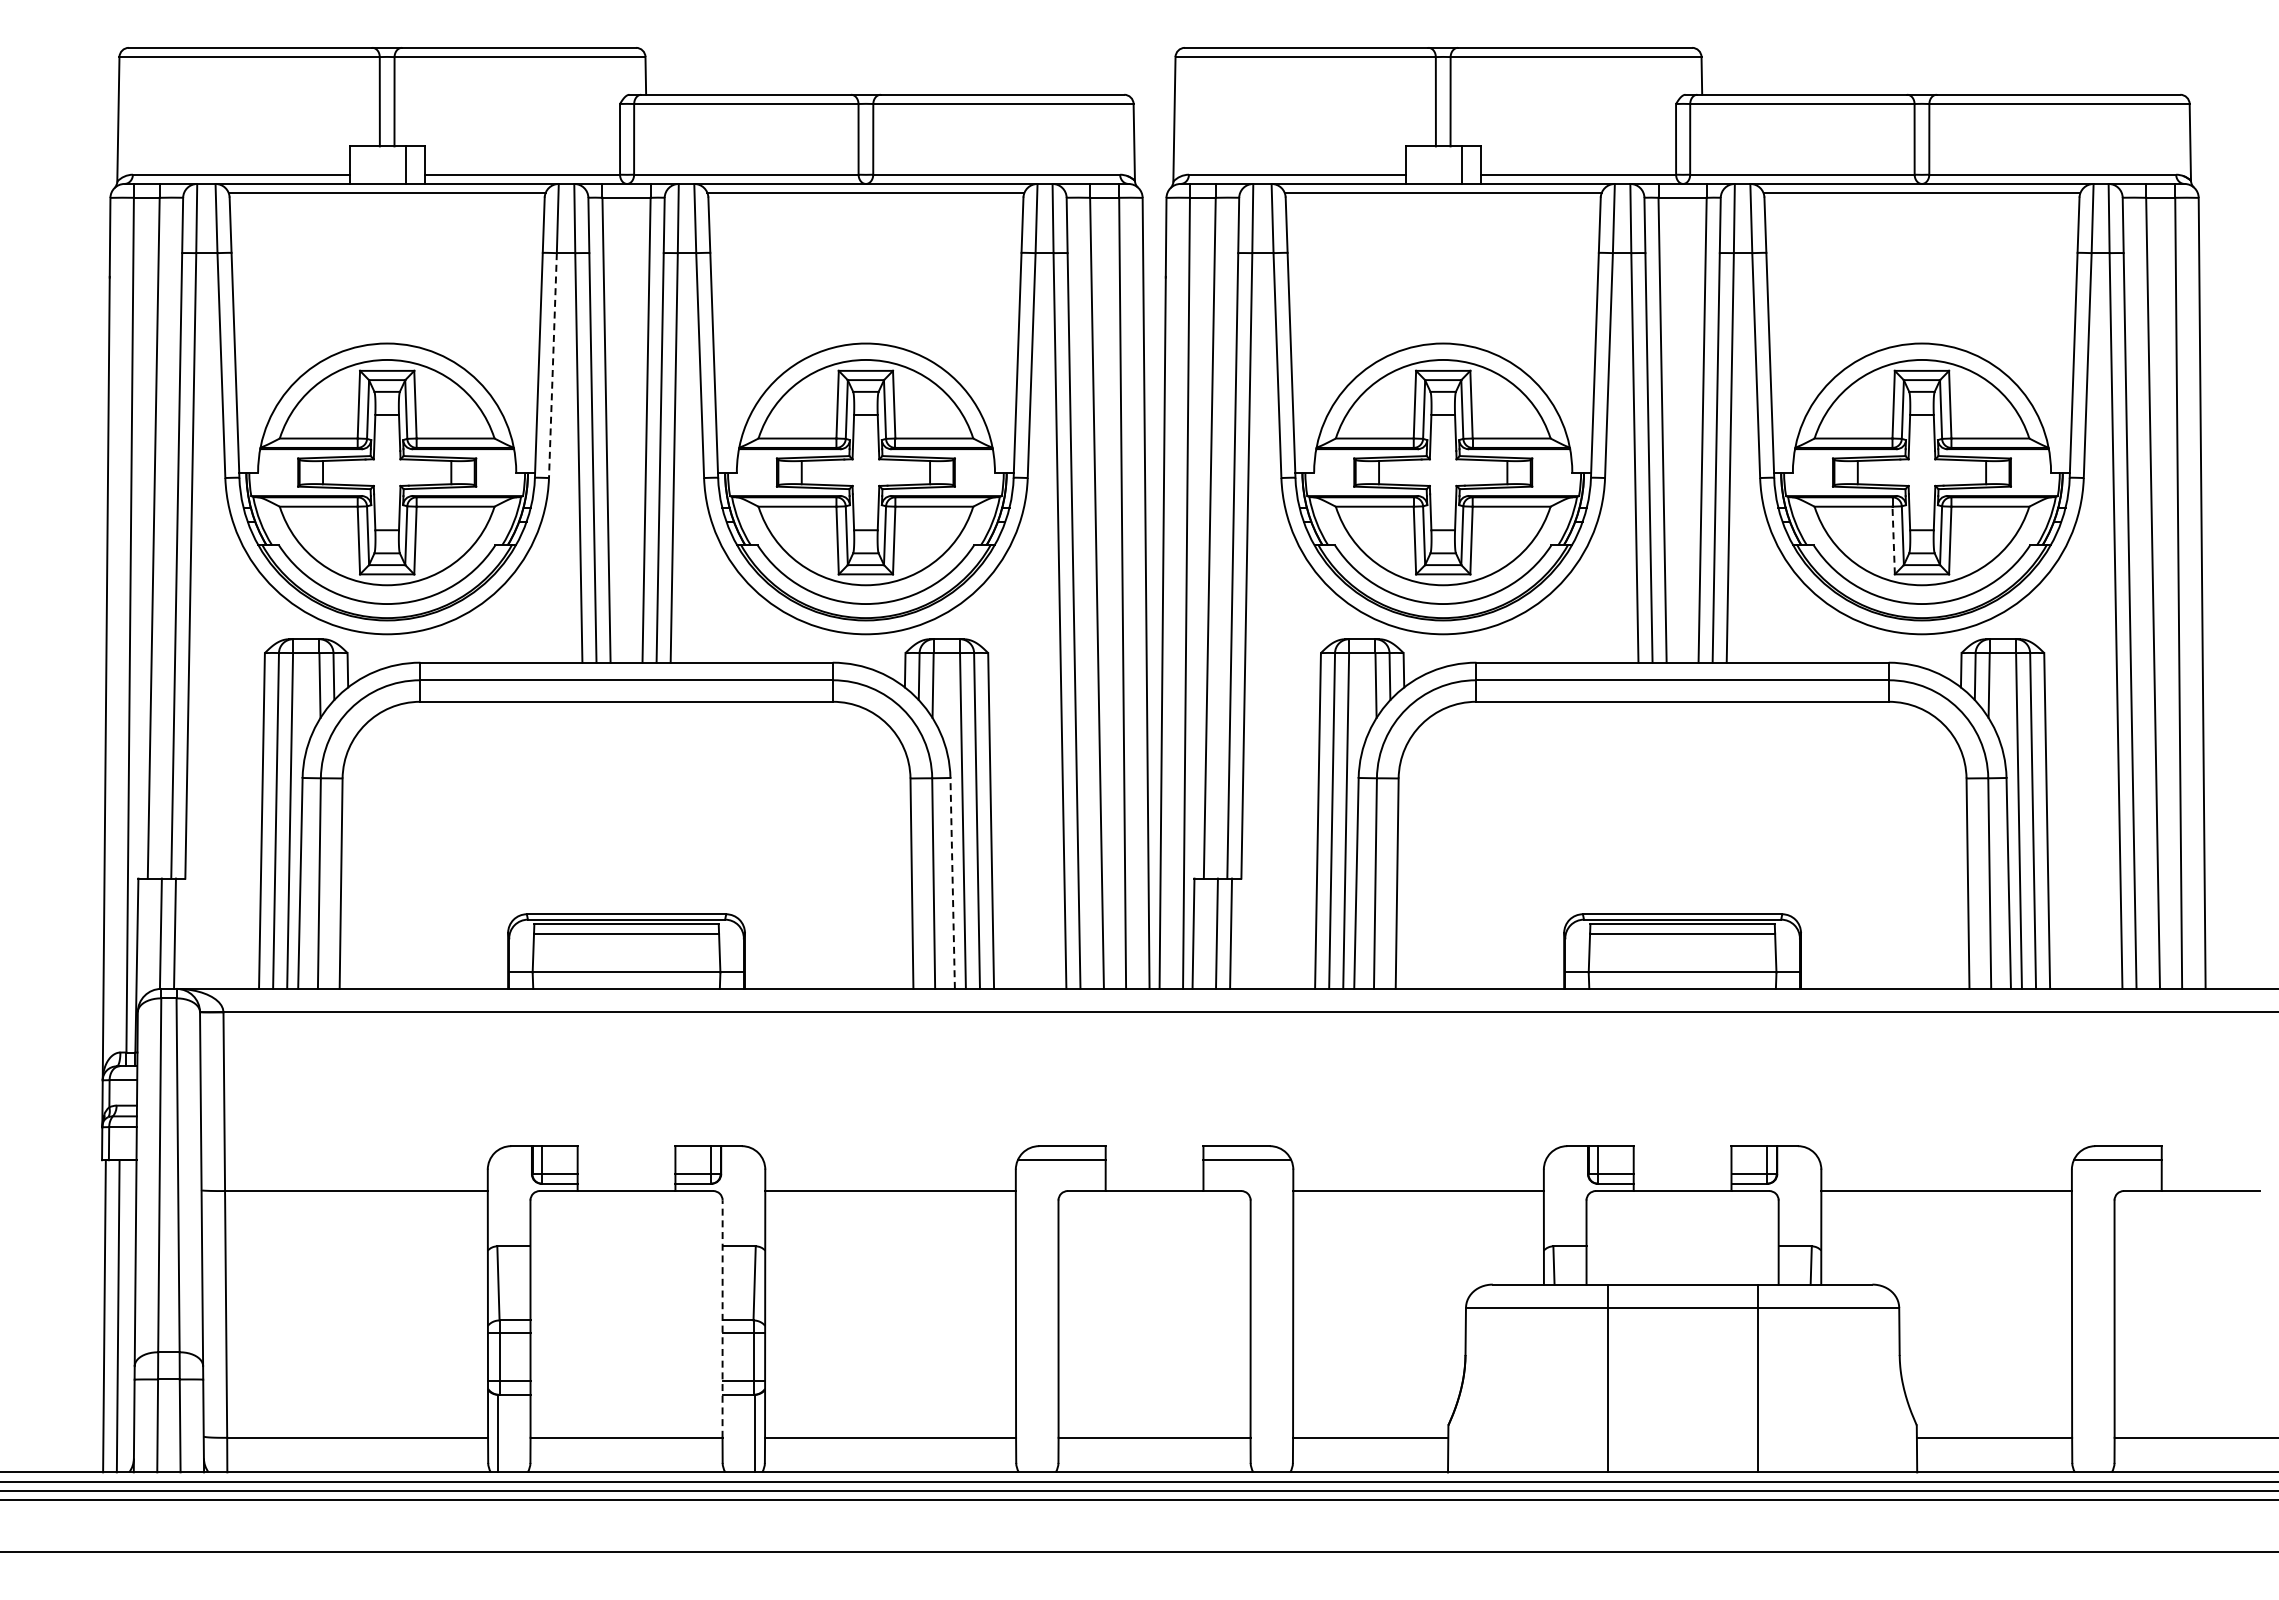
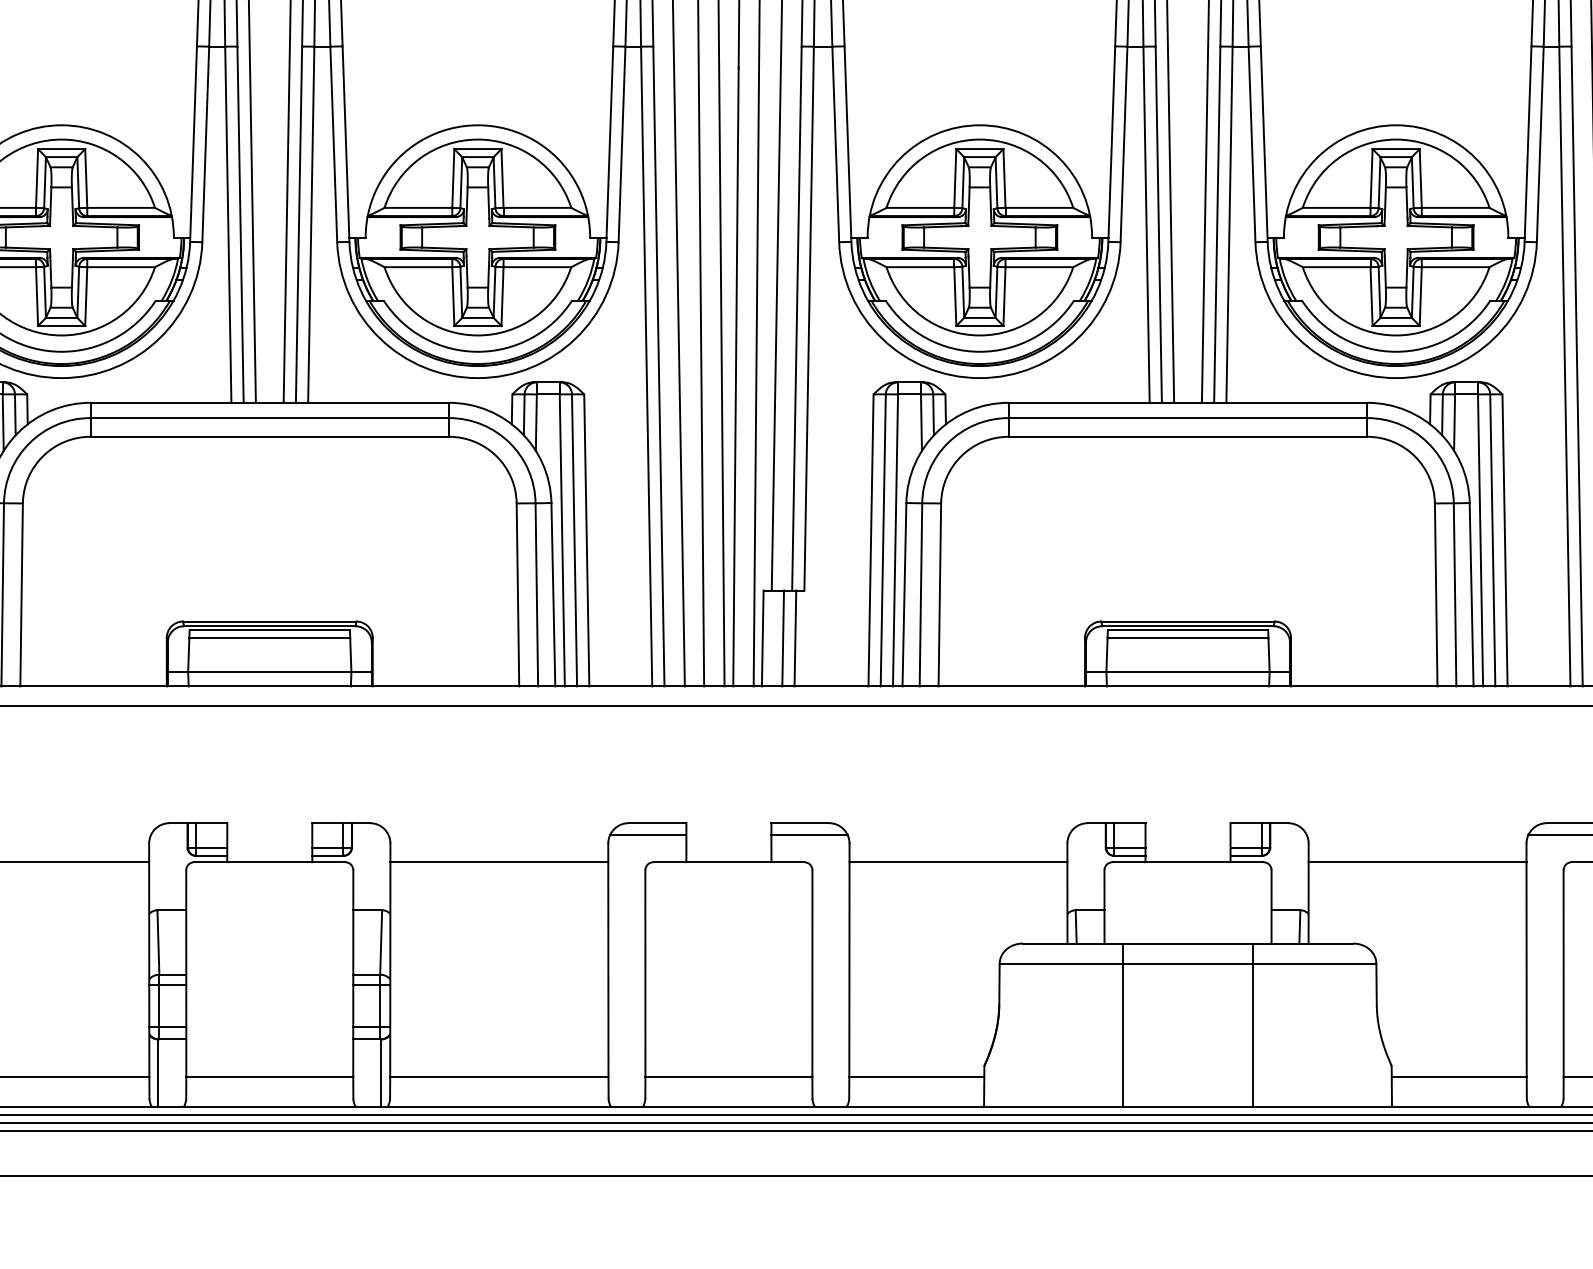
line: (552, 365) -> (205, 144), dashed -> solid
line: (1893, 540) -> (1371, 296), dashed -> solid
line: (952, 882) -> (553, 593), dashed -> solid
line: (722, 1319) -> (353, 973), dashed -> solid

